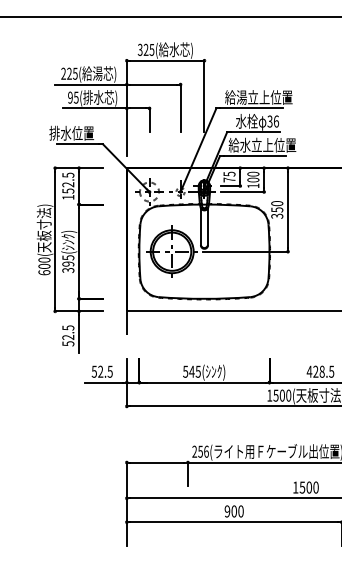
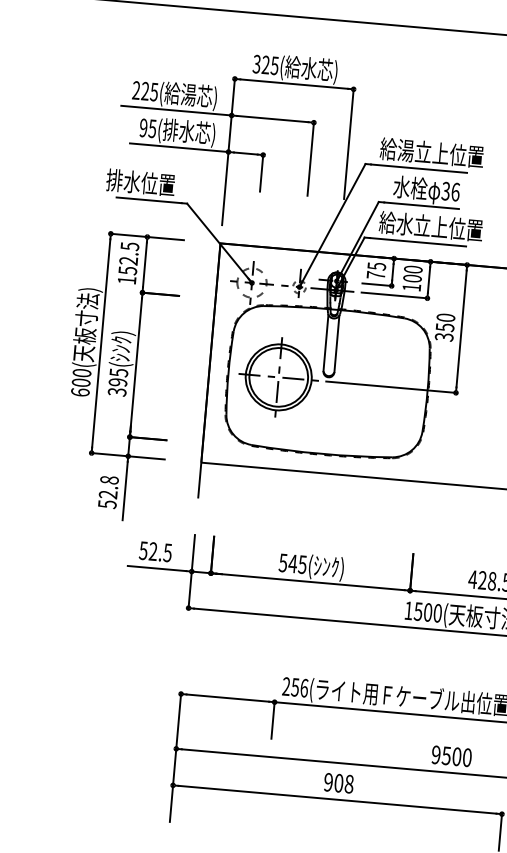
text: (68, 327) -> (109, 479), 52.5 -> 52.8
text: (295, 487) -> (435, 754), 1500 -> 9500
text: (240, 511) -> (348, 784), 900 -> 908

